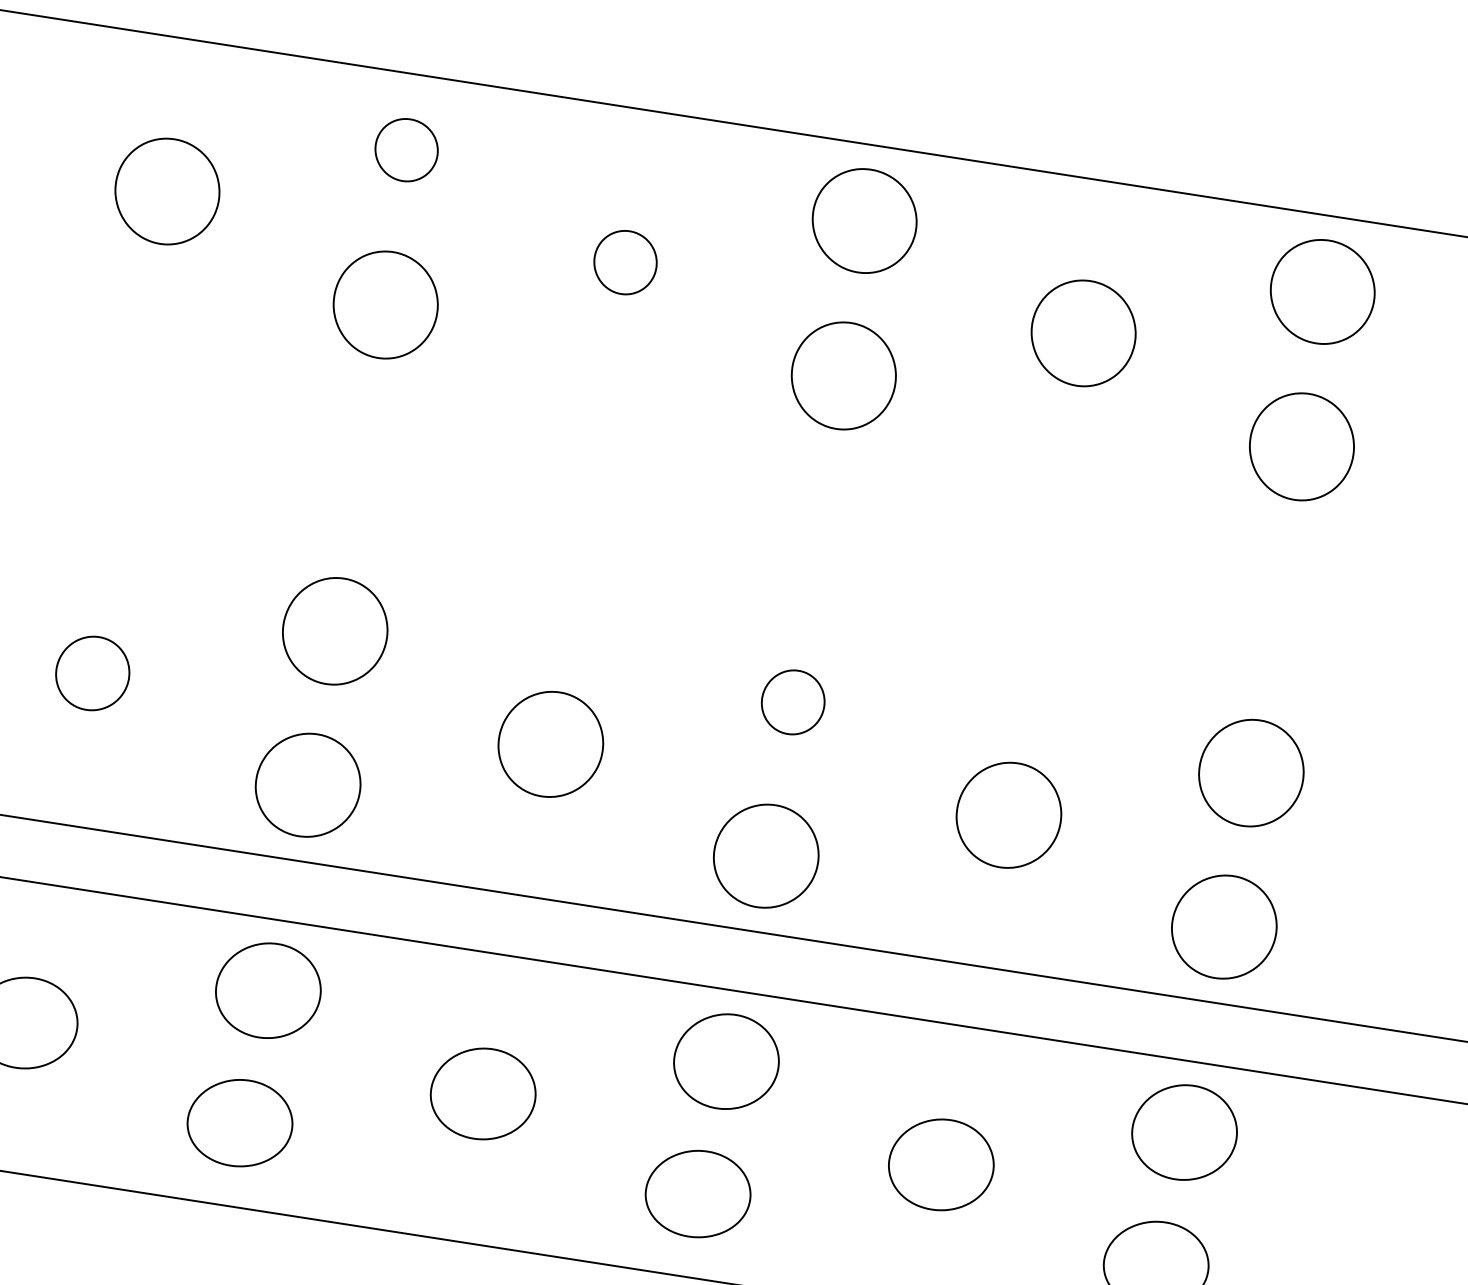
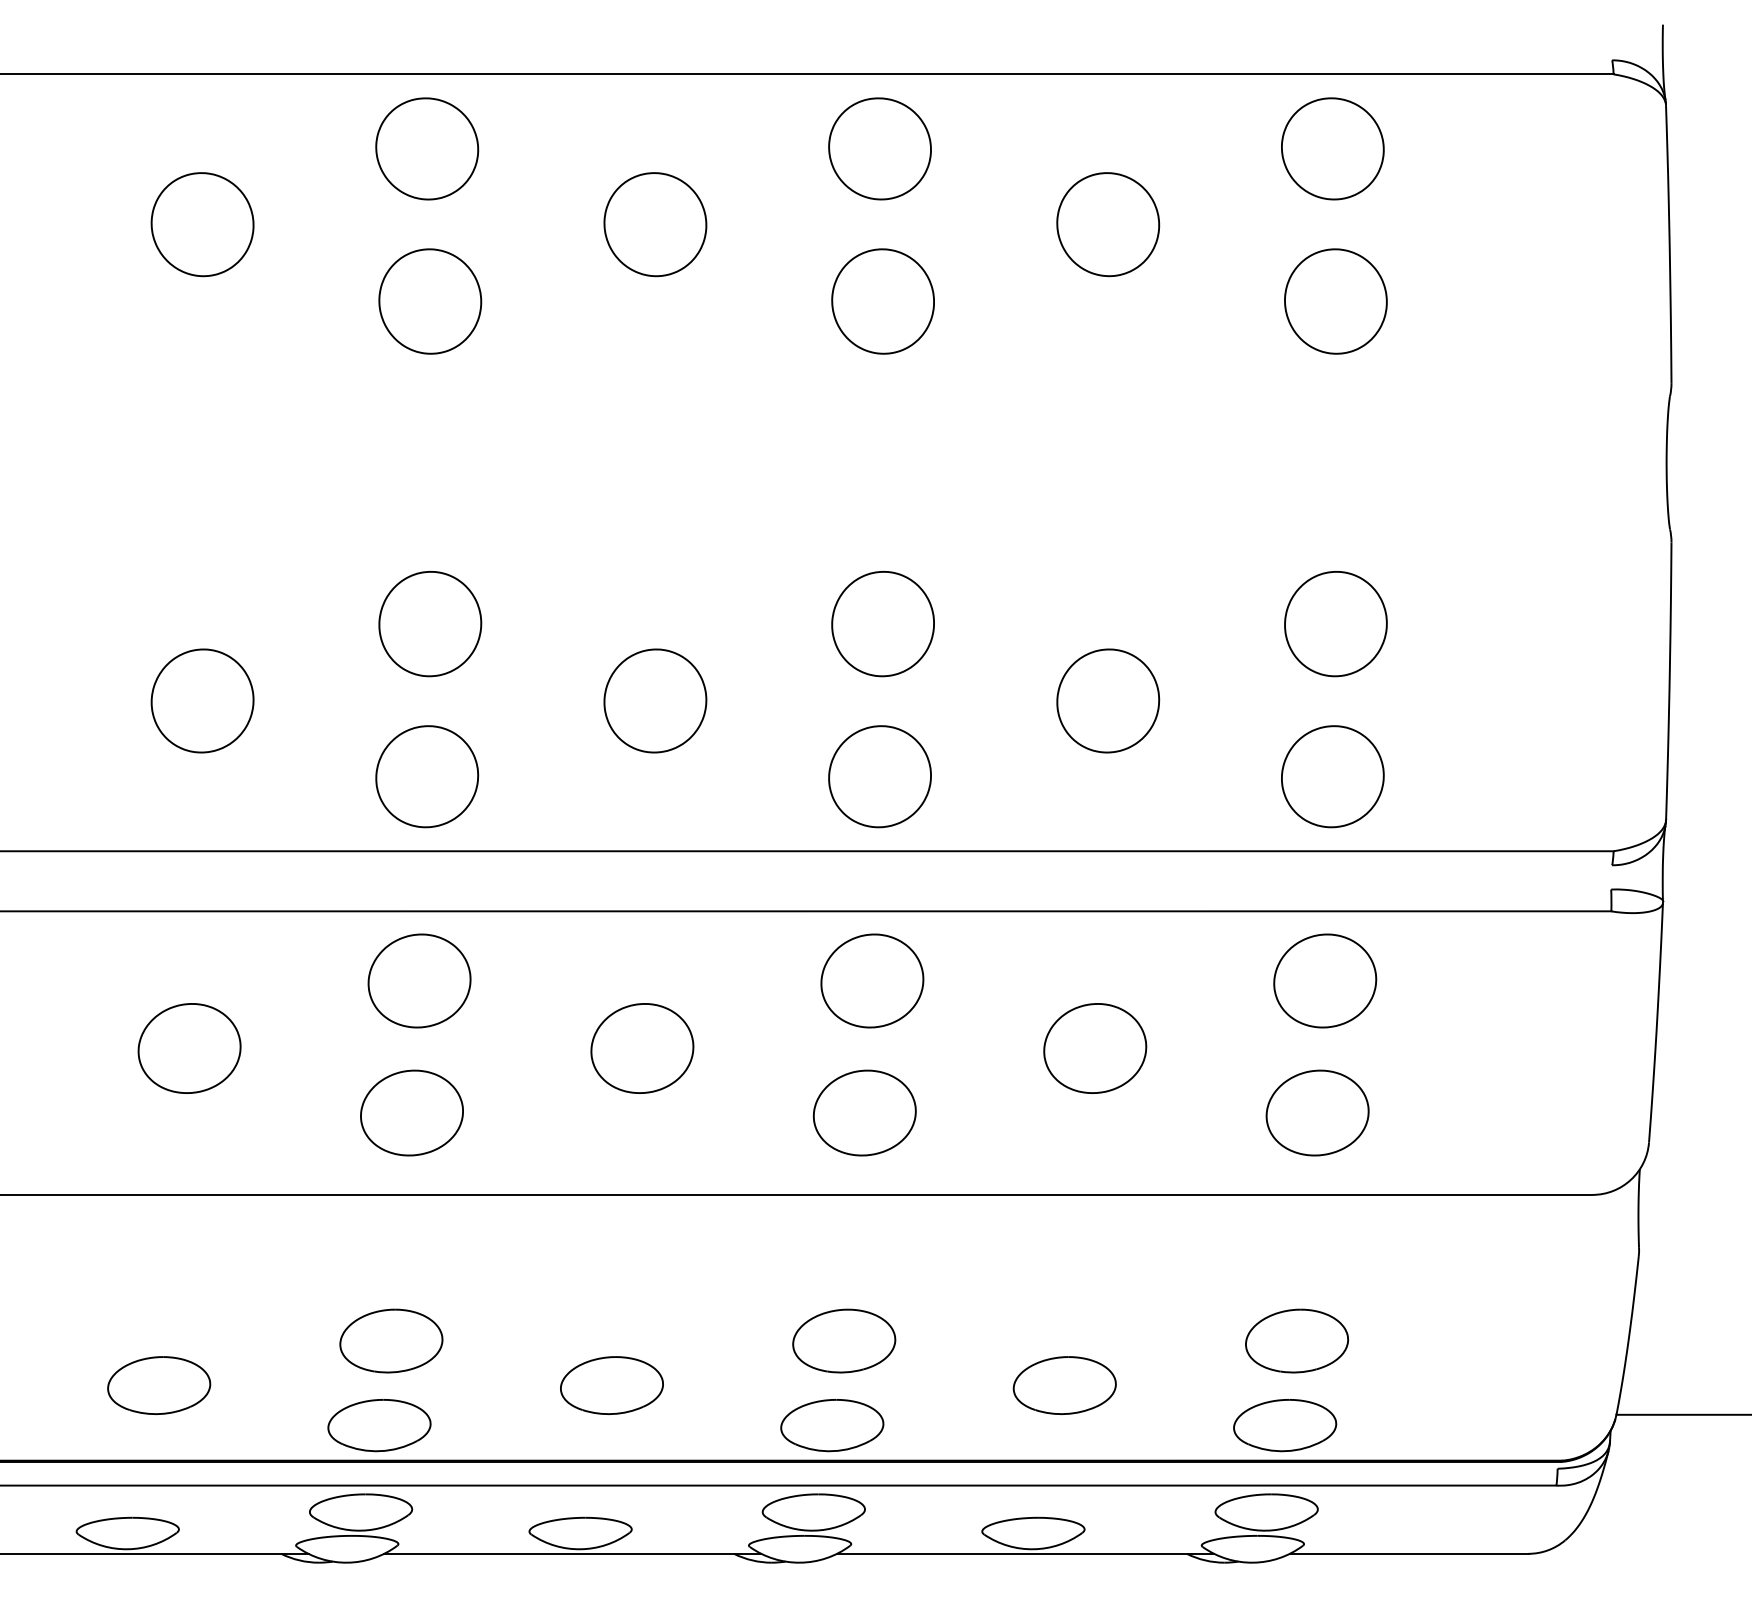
part: (406, 149) -> (427, 148), size x1.67
part: (625, 262) -> (655, 224), size x1.67
part: (92, 672) -> (202, 700), size x1.43
part: (792, 702) -> (882, 624), size x1.67

